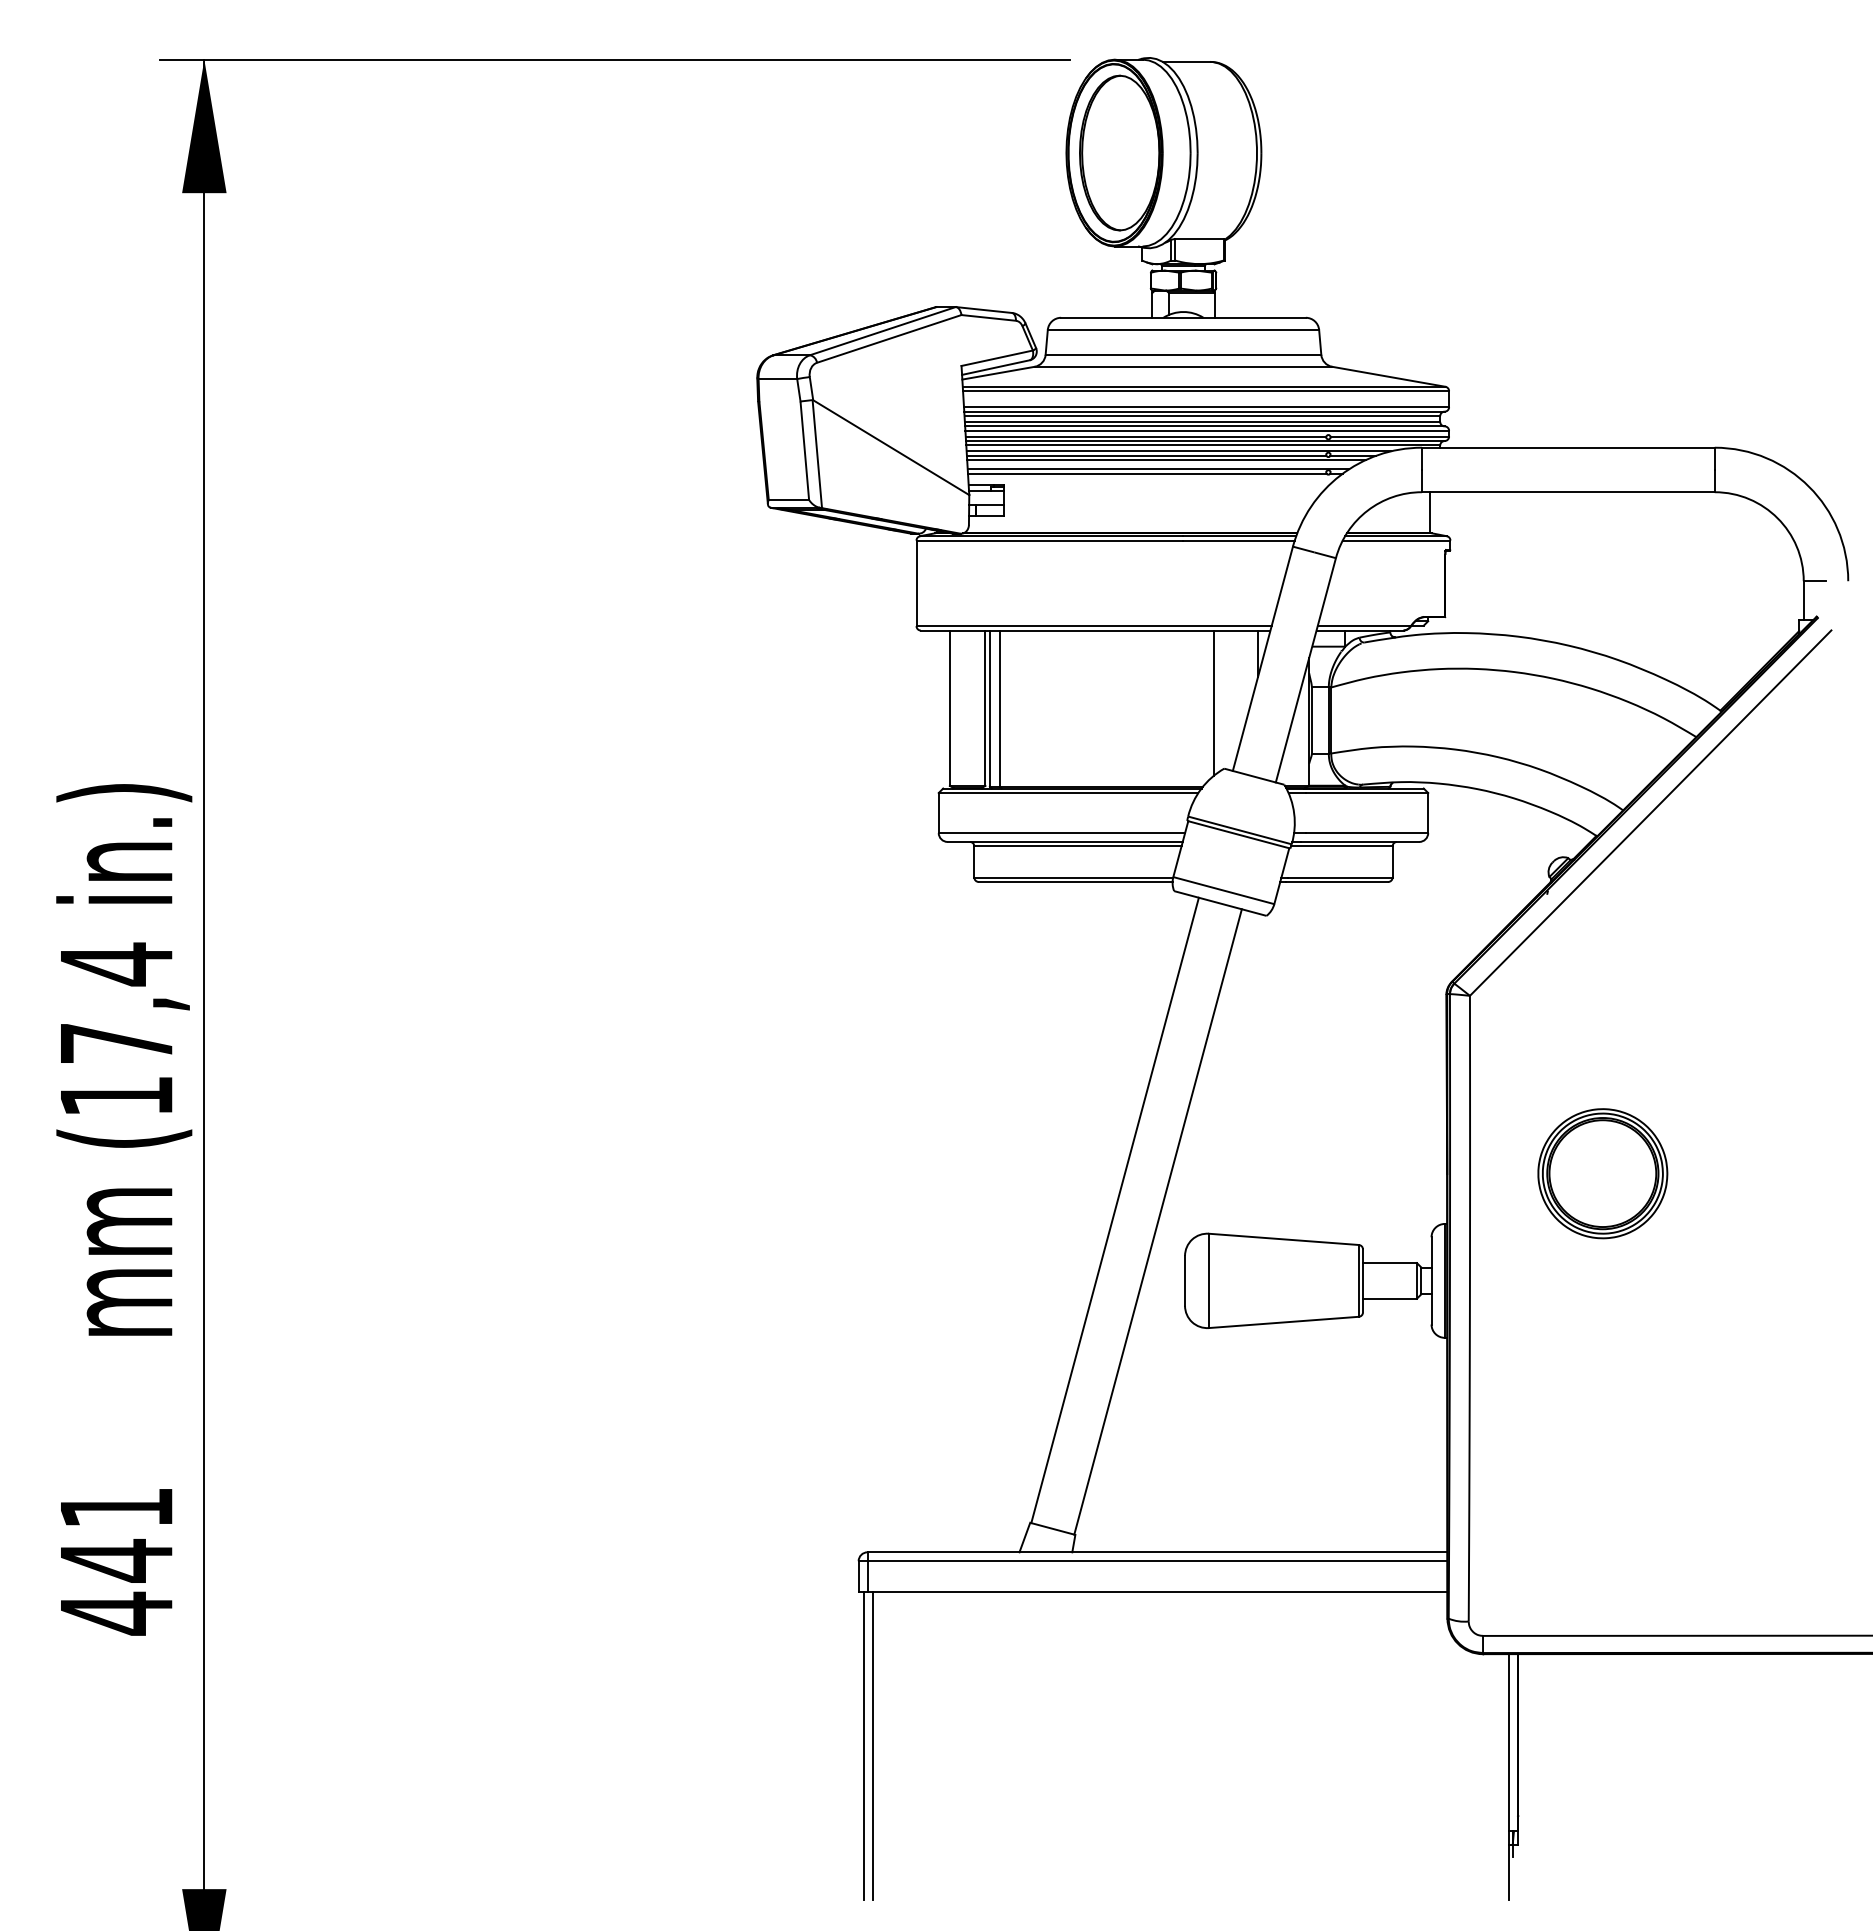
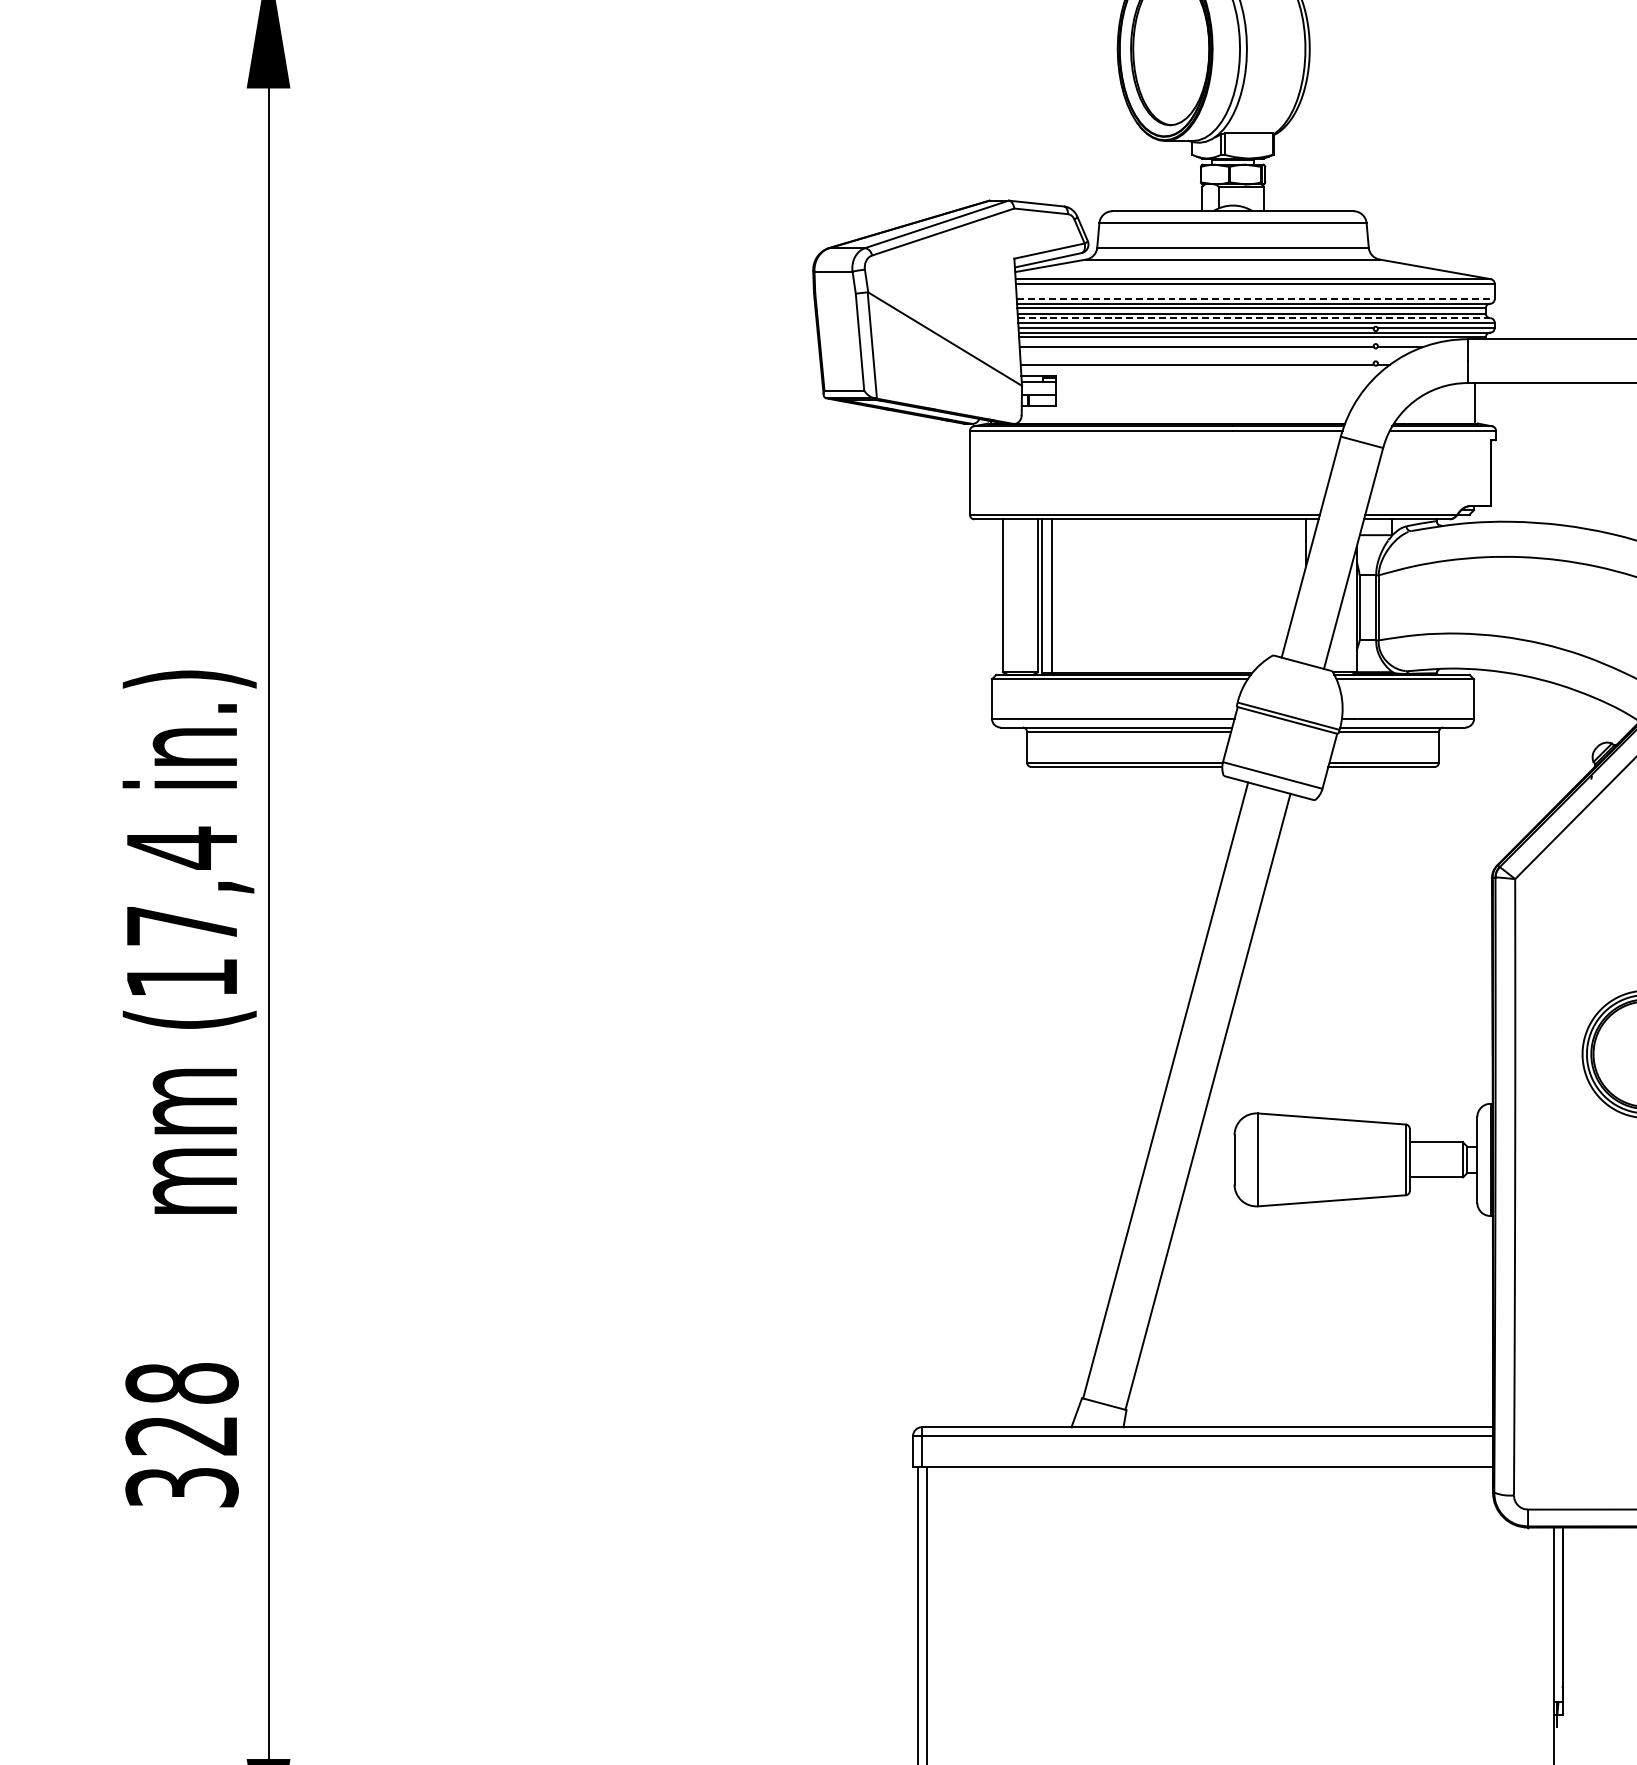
line: (1206, 407) -> (1255, 299), solid -> dashed
line: (1204, 426) -> (1253, 318), solid -> dashed
line: (1178, 451) -> (1228, 342), removed
line: (1166, 460) -> (1216, 351), removed
line: (1158, 469) -> (1208, 360), removed
line: (1214, 702) -> (1263, 590), removed
text: (116, 1561) -> (182, 1436), 441 -> 328

